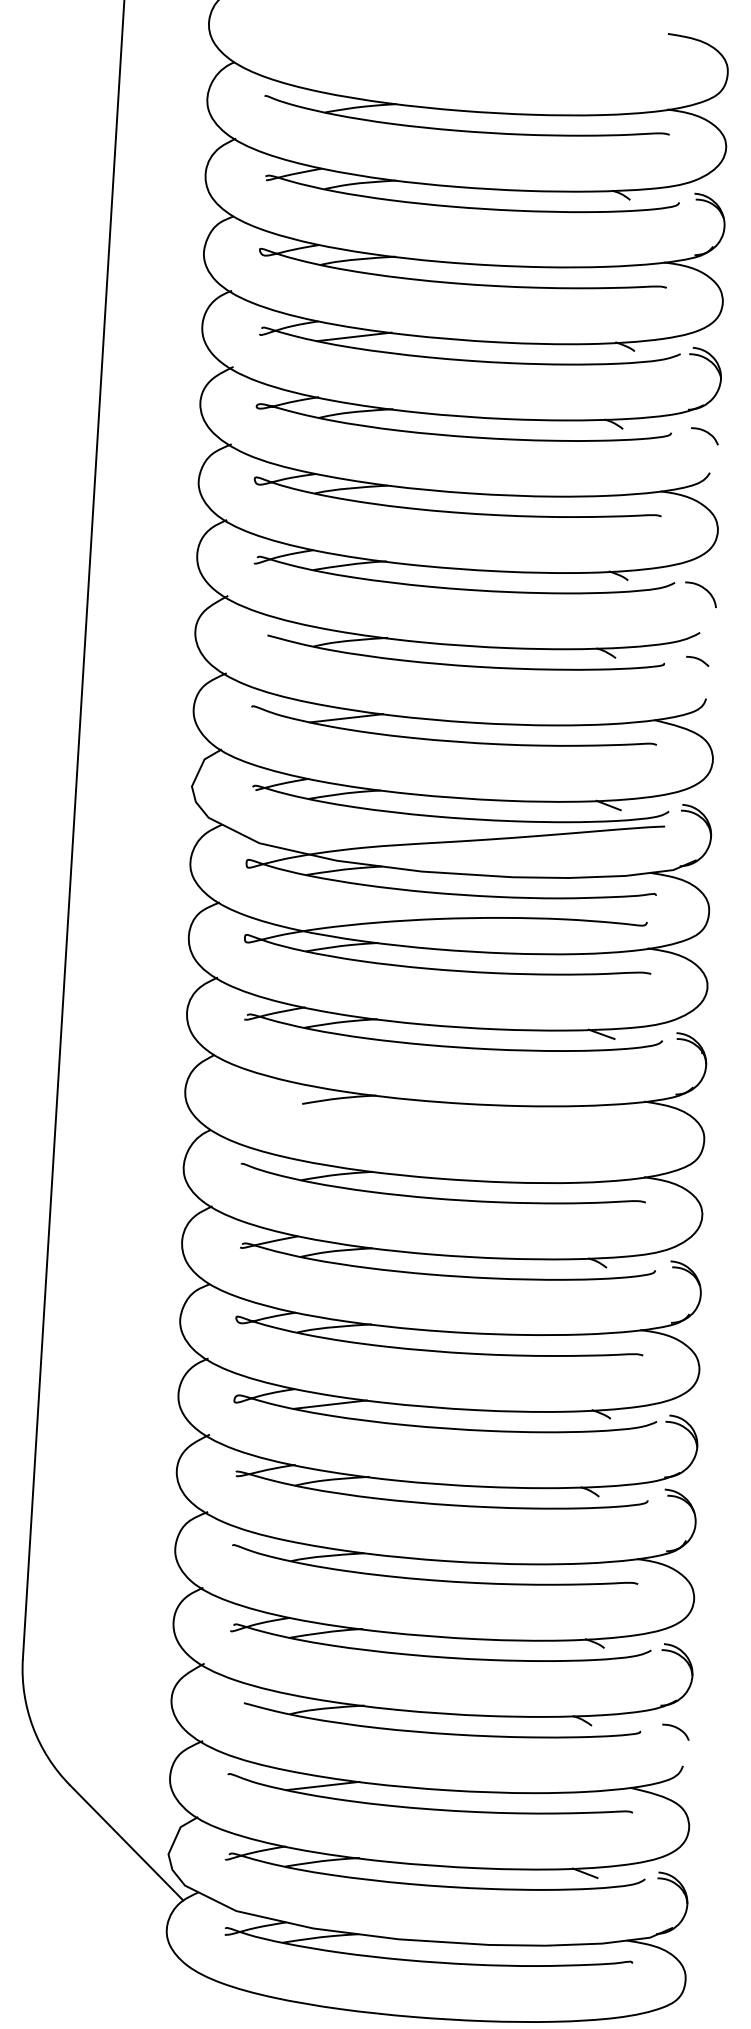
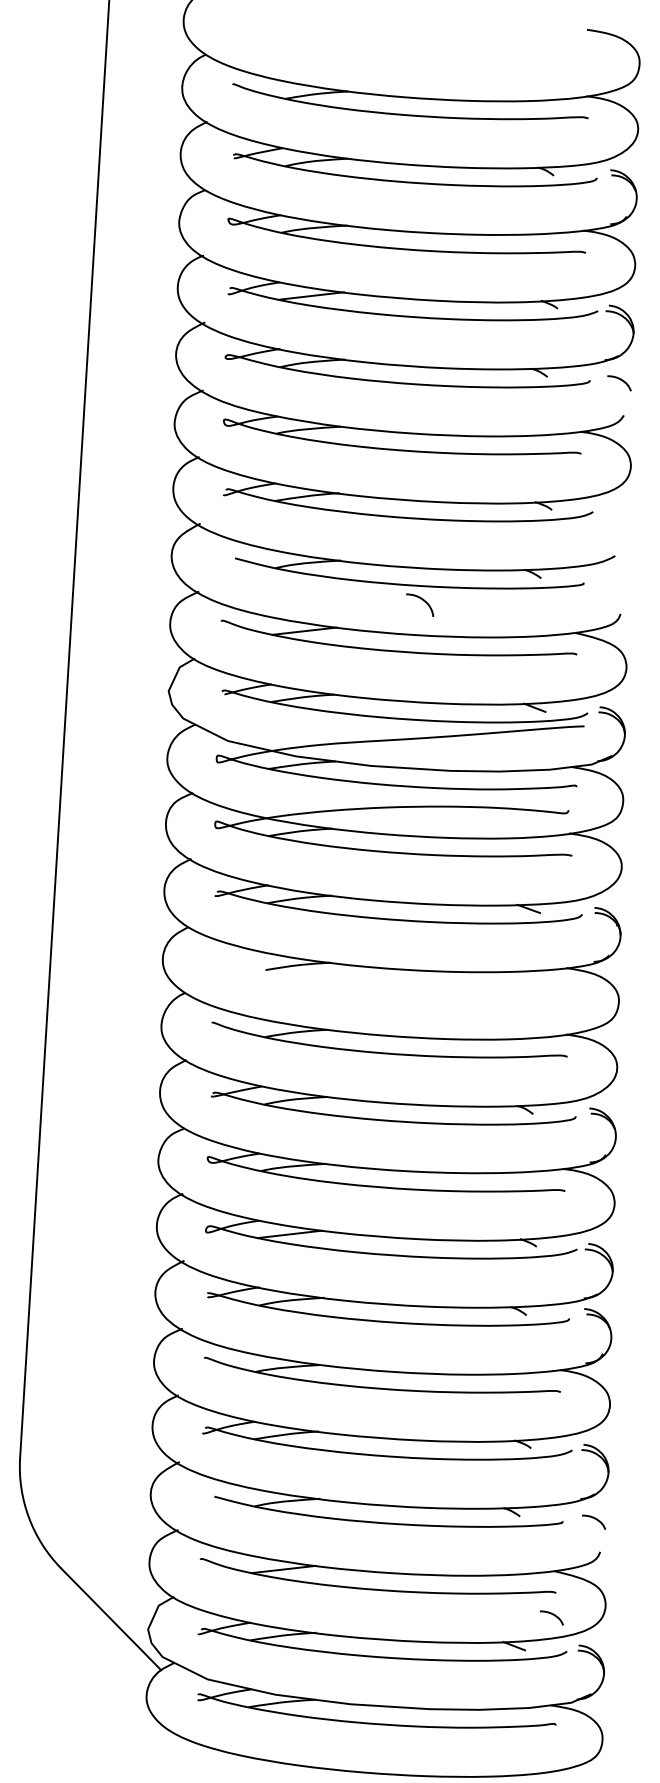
curve: (703, 589) -> (422, 600), moved
curve: (697, 659) -> (612, 579), removed
curve: (629, 1838) -> (553, 1615), added

